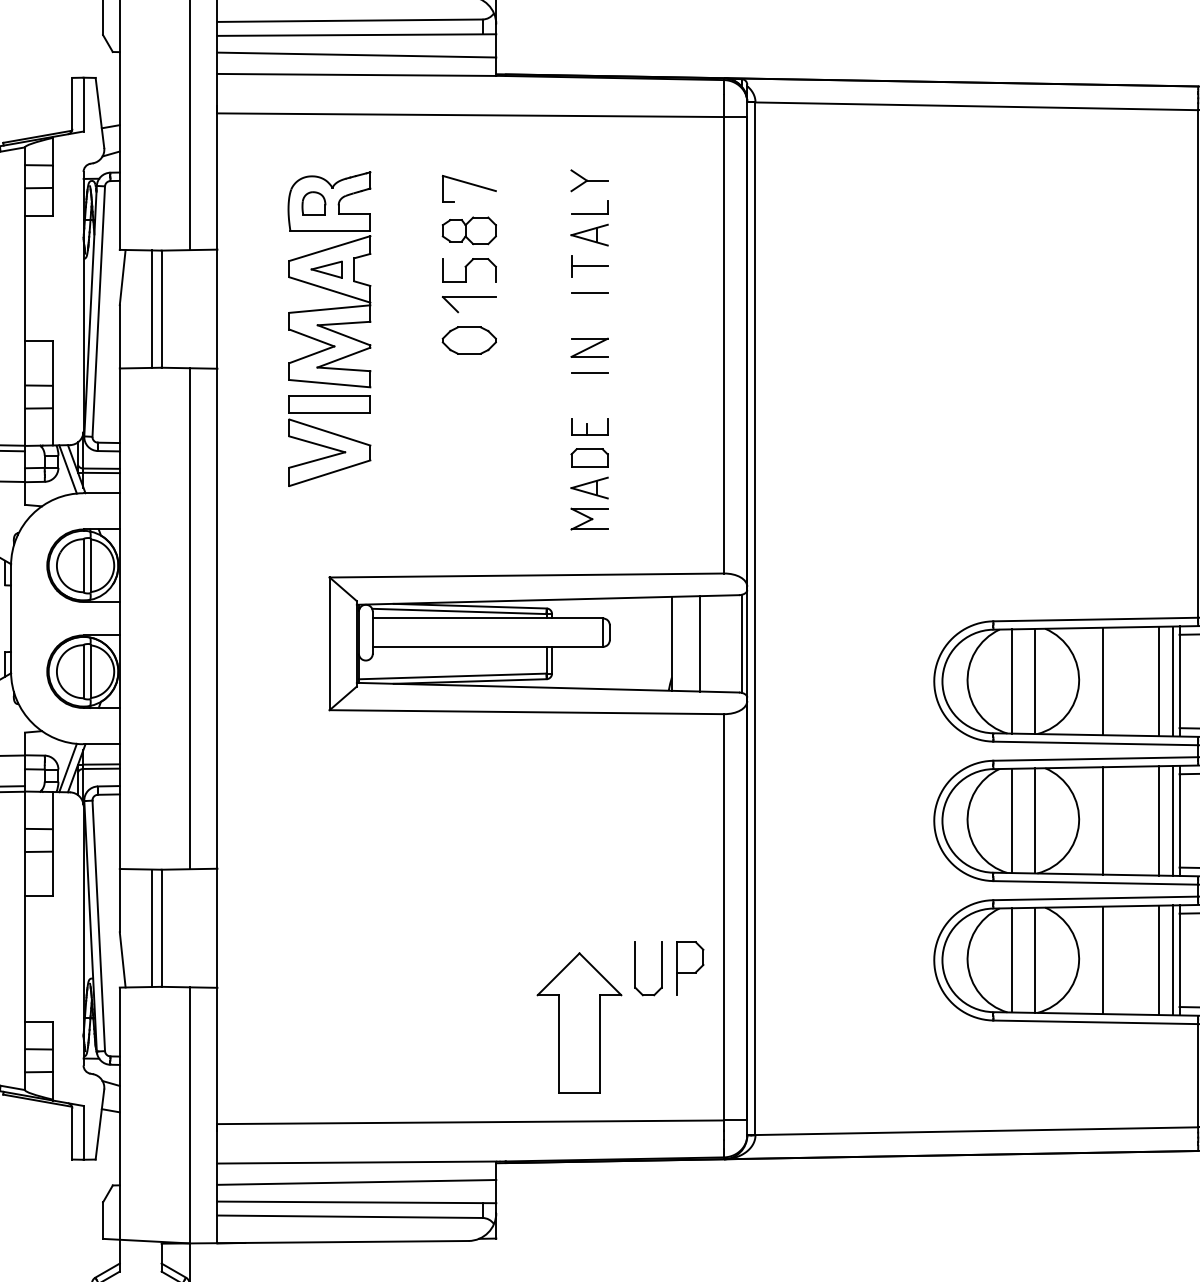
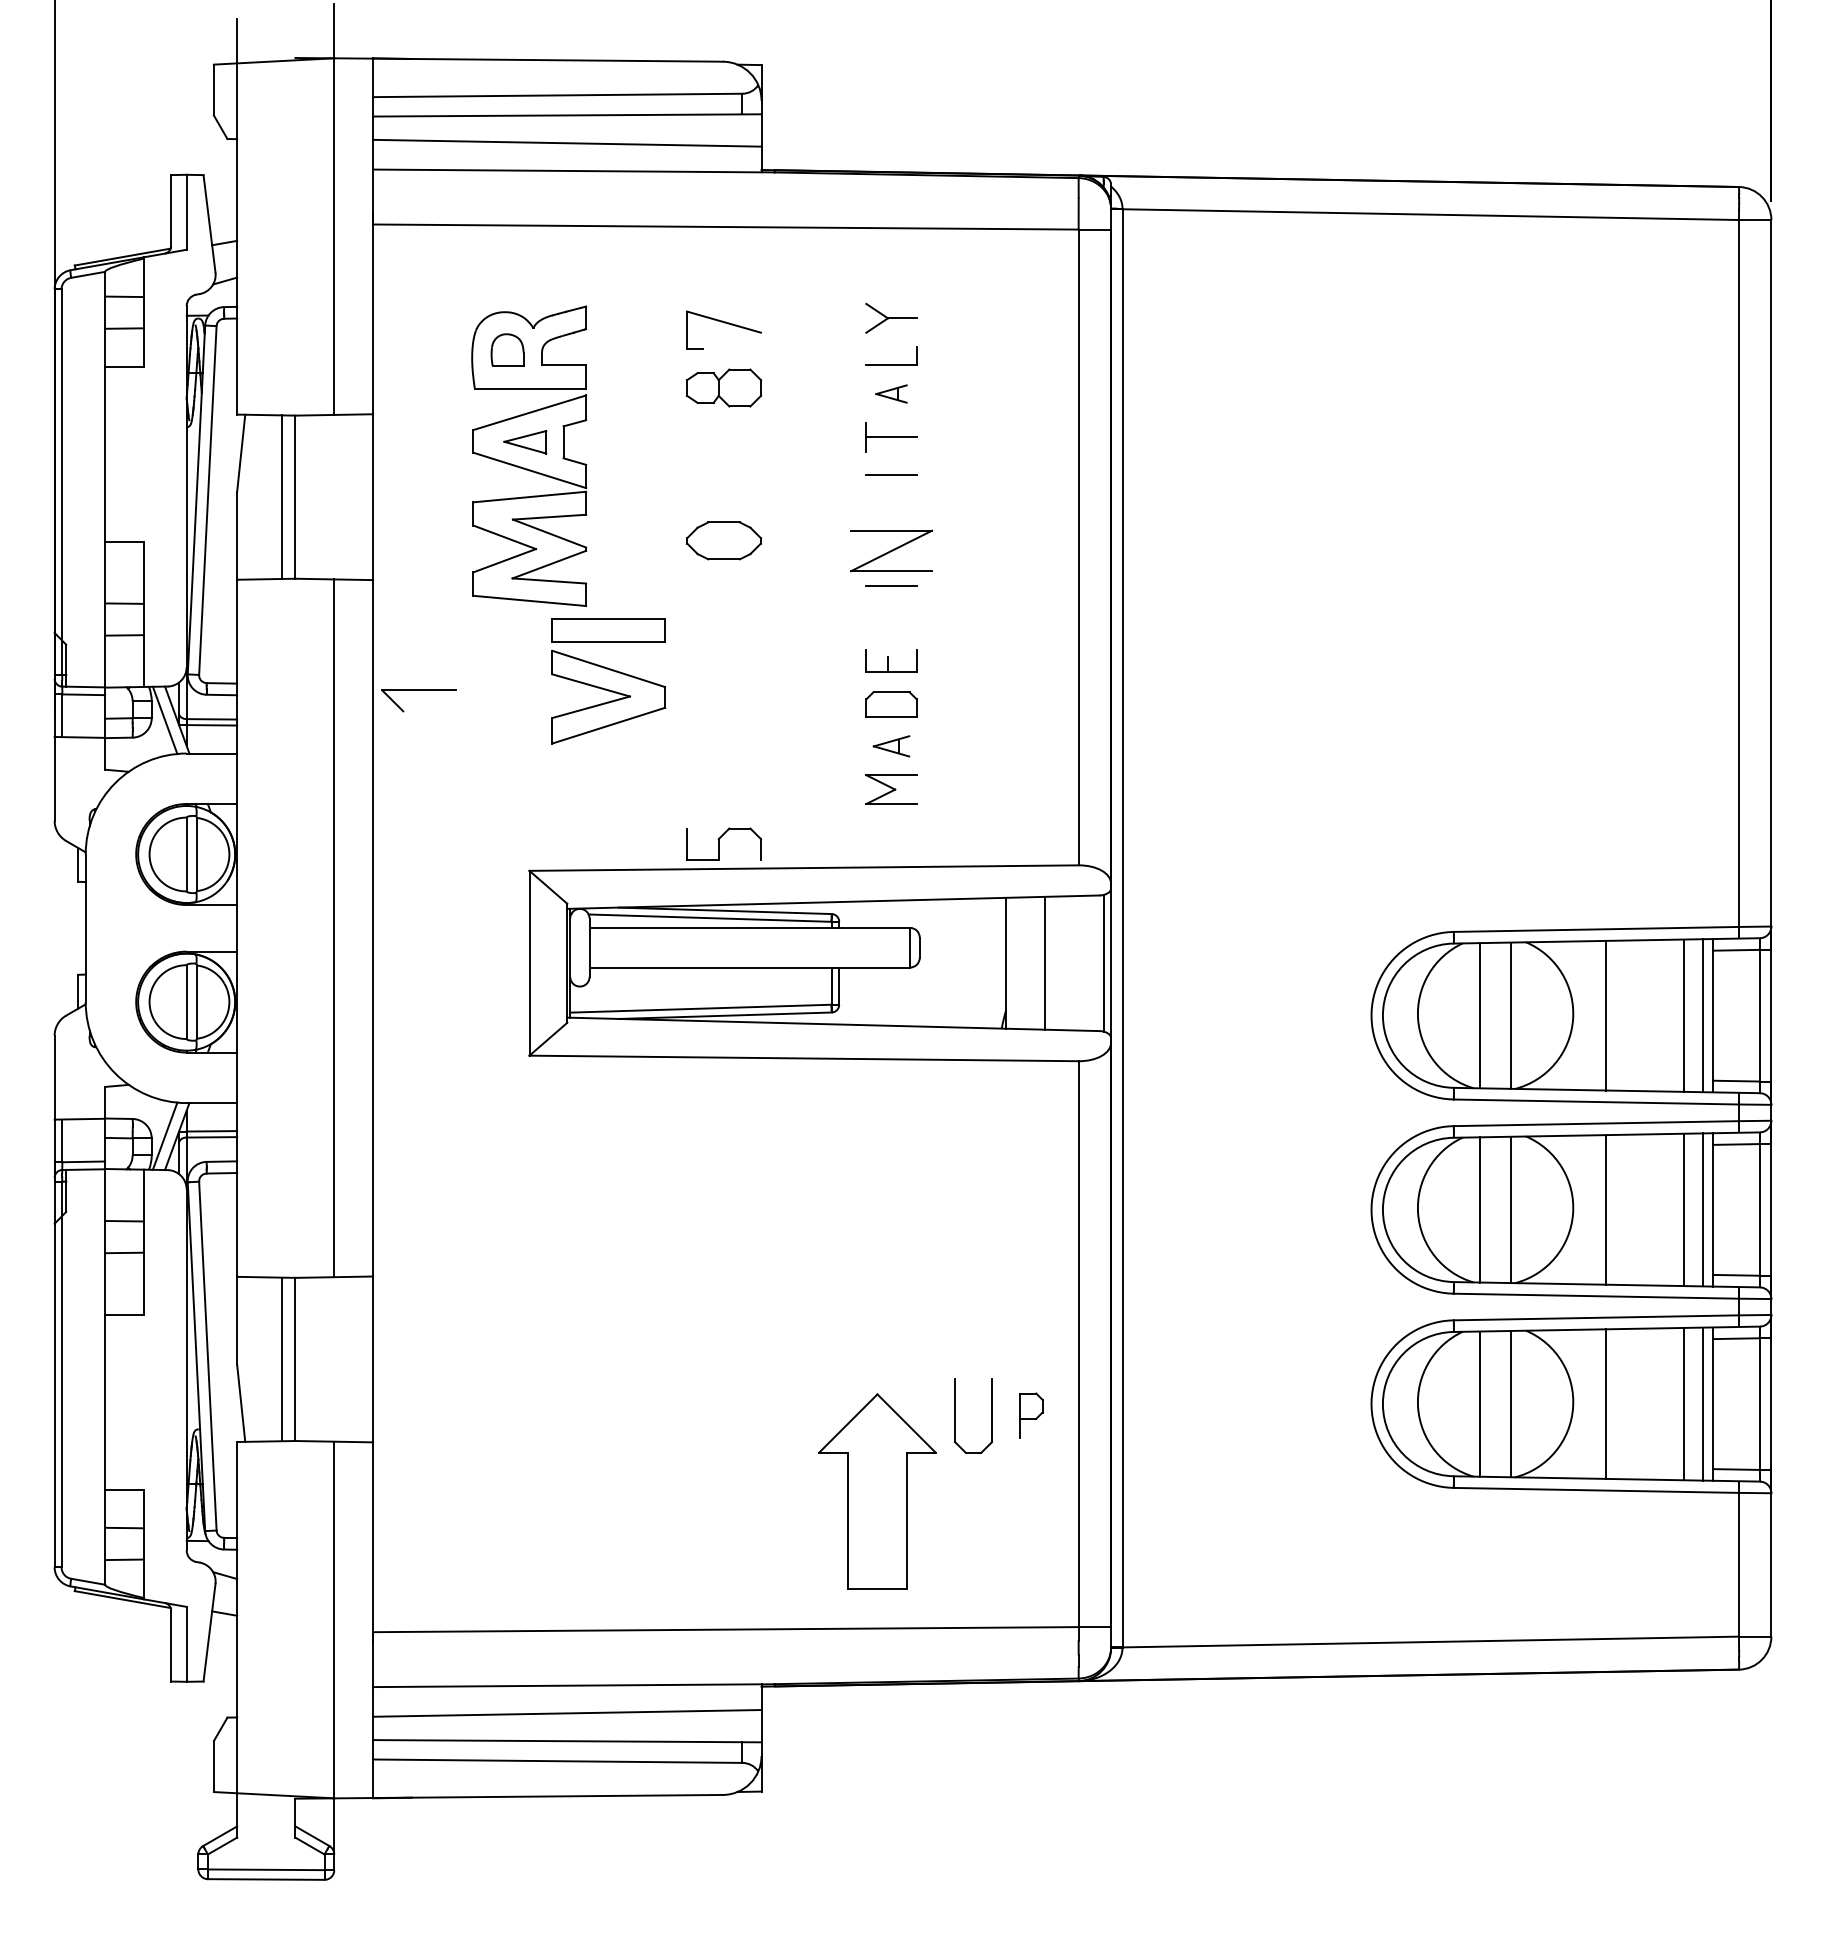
part: (589, 234) -> (891, 393), size x0.6
part: (468, 269) -> (723, 843), moved
part: (468, 297) -> (418, 690), moved
part: (589, 347) -> (891, 550), size x1.6
part: (329, 441) -> (608, 681), moved
part: (589, 488) -> (891, 746), size x0.7
part: (690, 968) -> (1031, 1415), size x0.6

